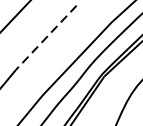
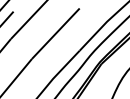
line: (45, 37) -> (55, 33), dashed -> solid

